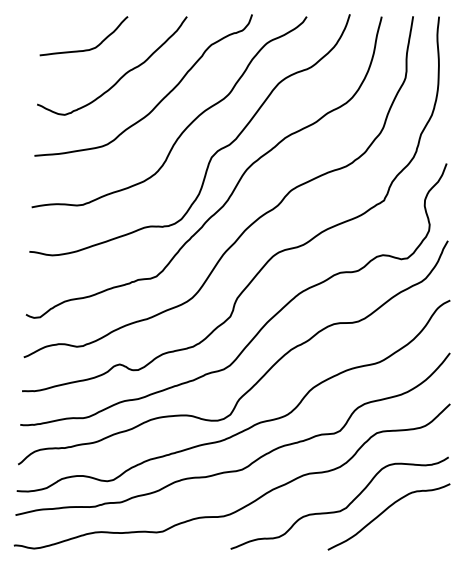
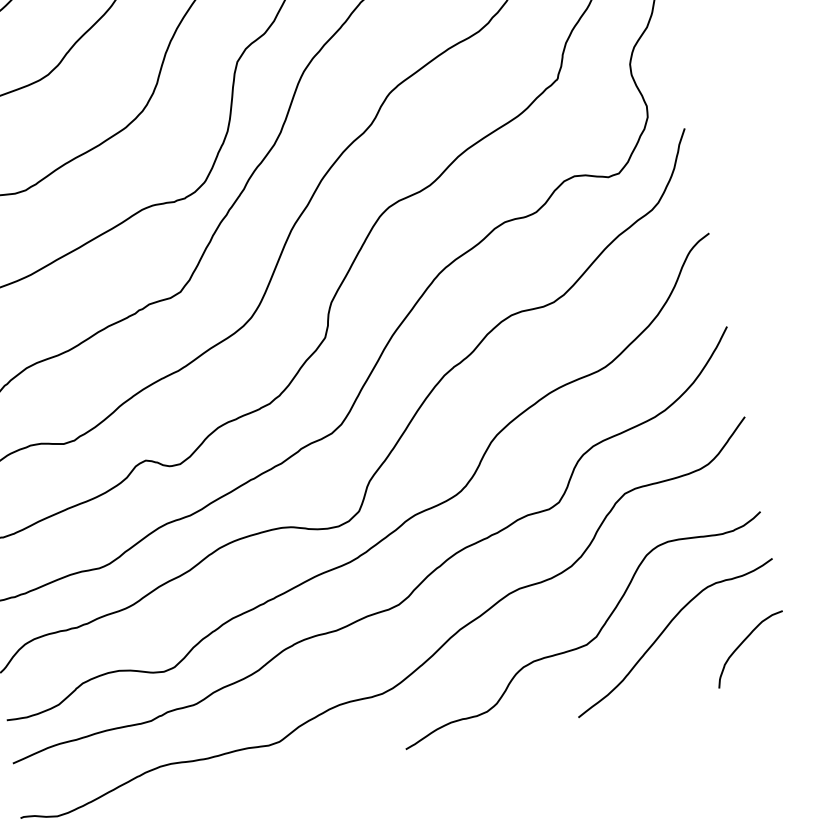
curve: (425, 527) -> (743, 644), added

